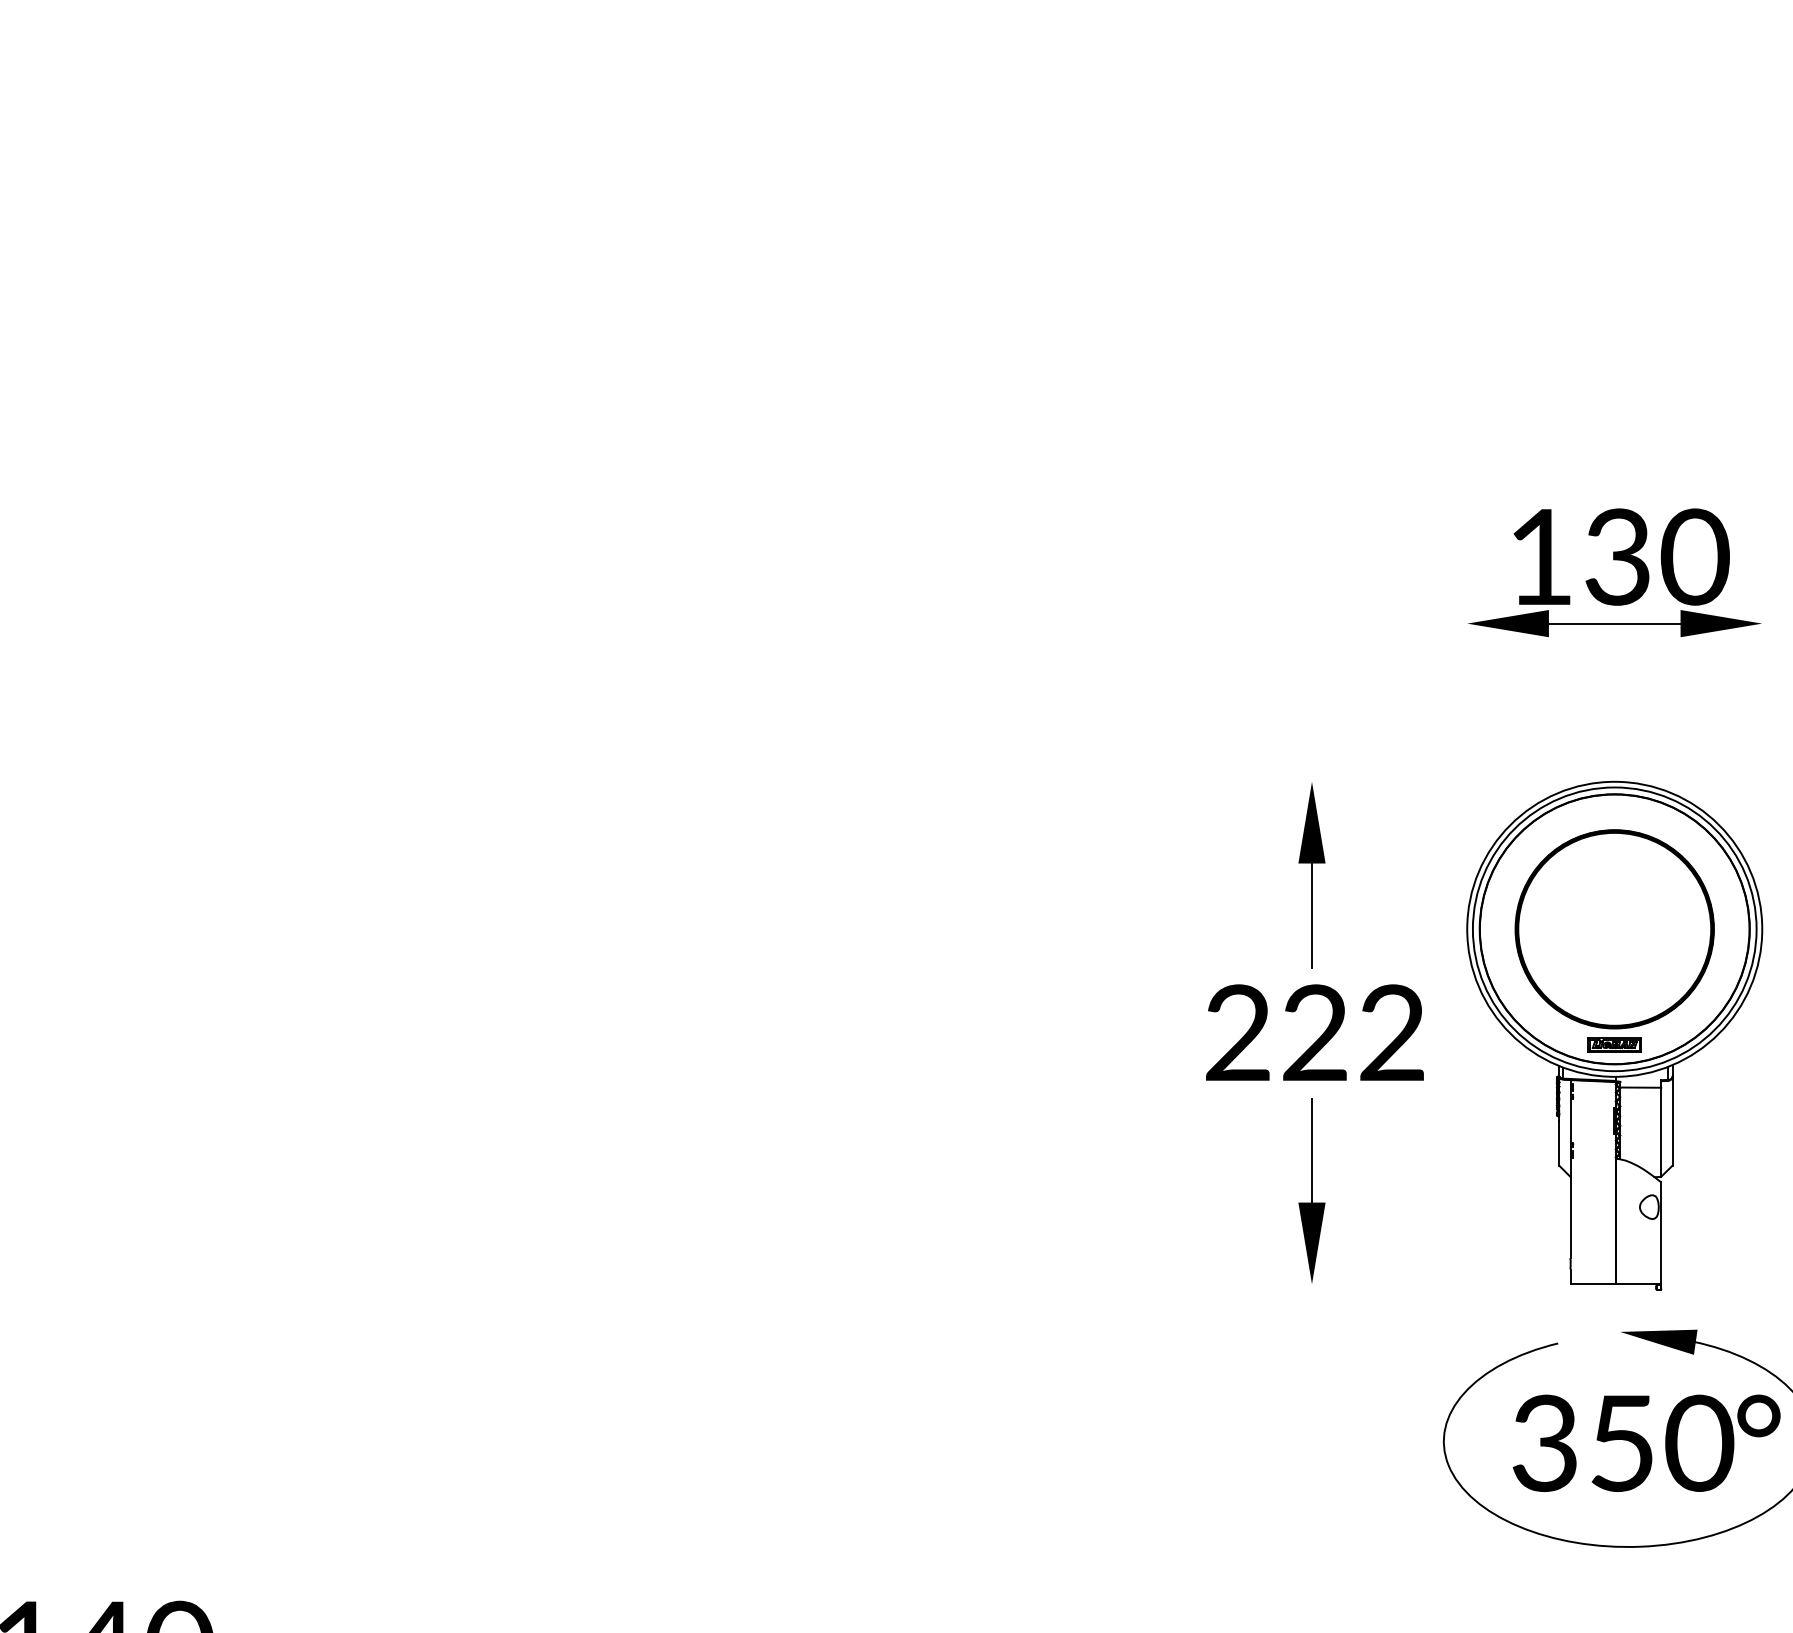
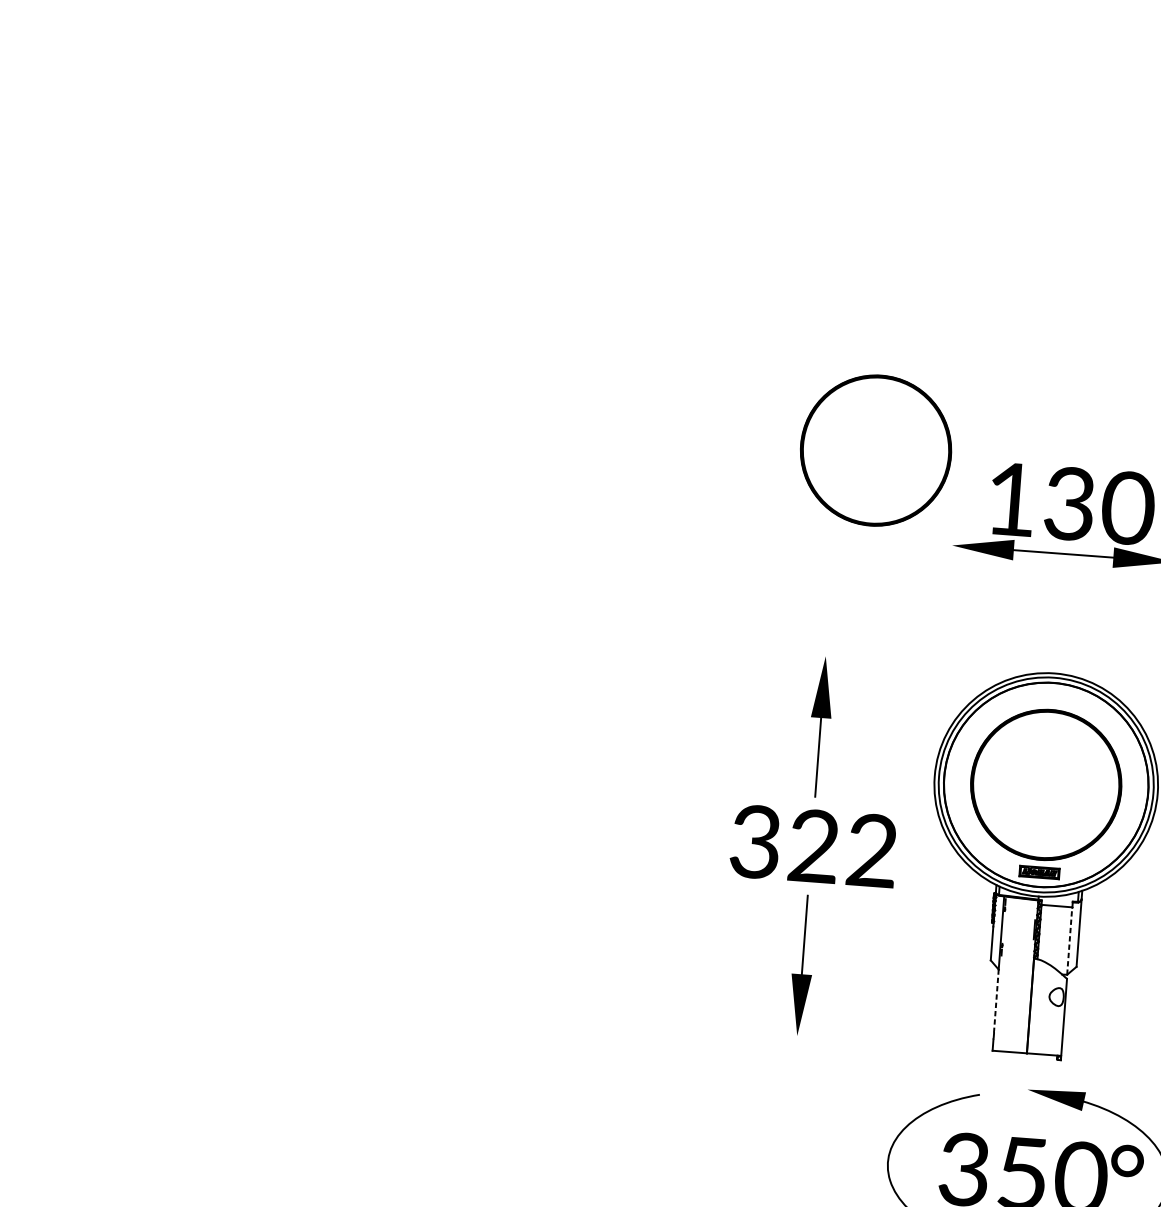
part: (1357, 506) -> (875, 450), added
text: (1237, 1033) -> (755, 842), 222 -> 322
line: (1661, 1132) -> (1070, 941), solid -> dashed
line: (1570, 1217) -> (996, 1000), solid -> dashed

